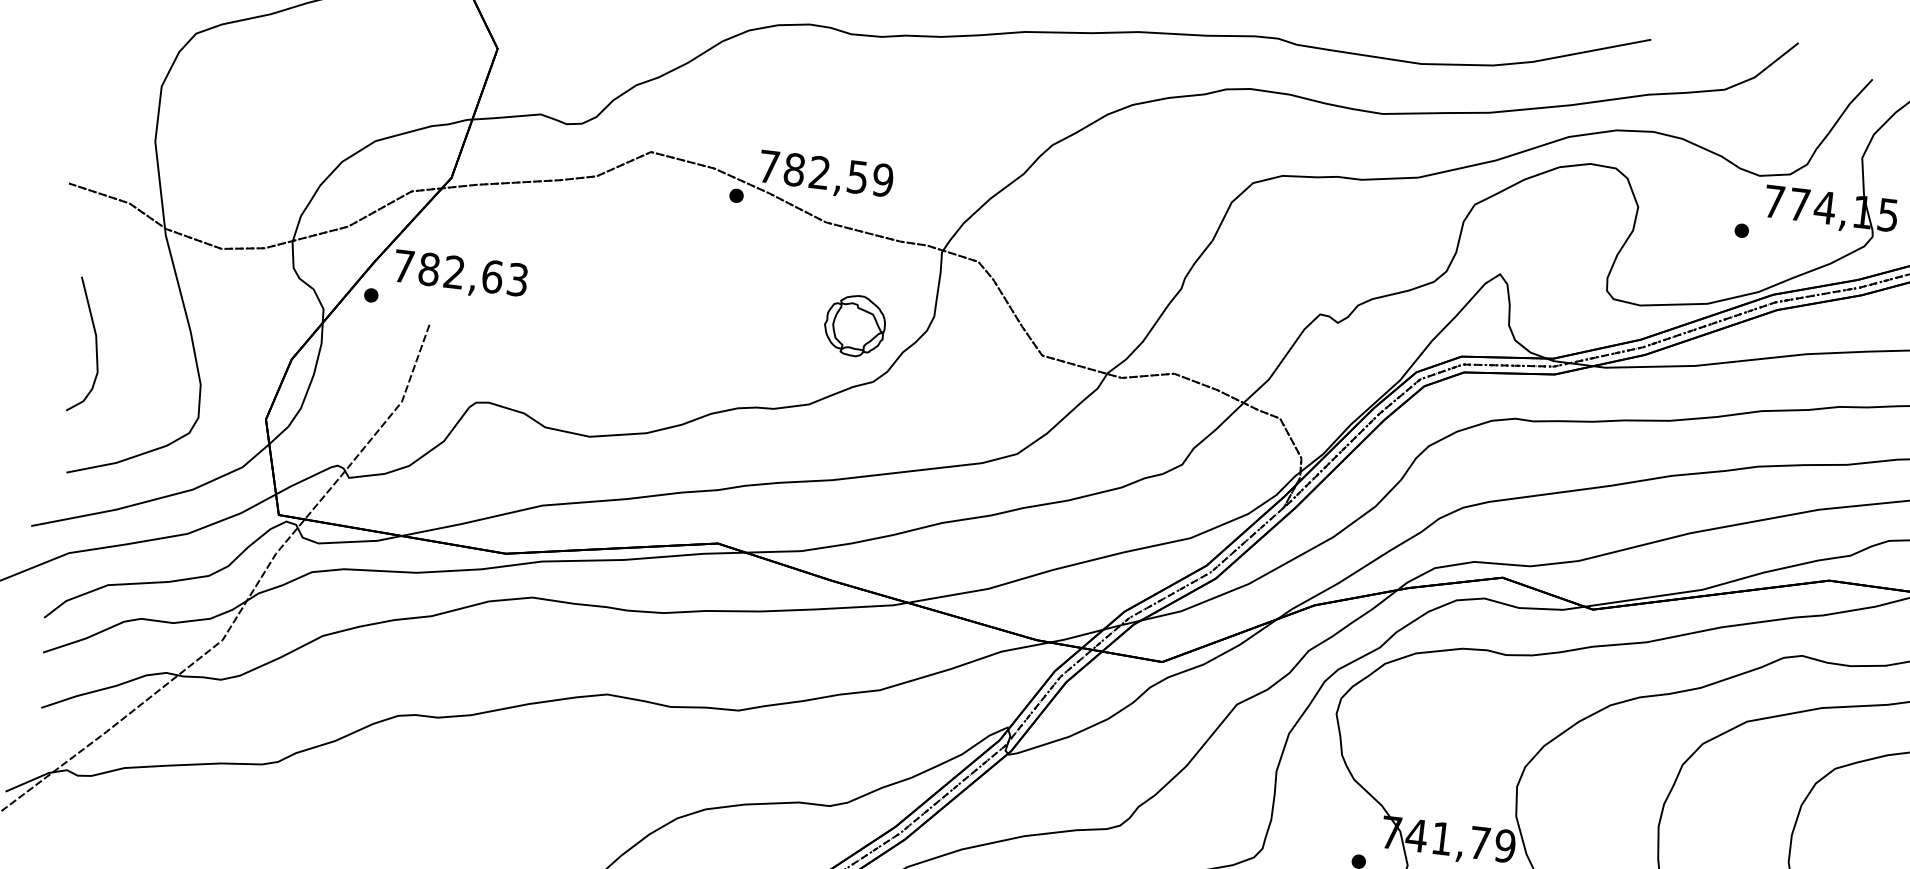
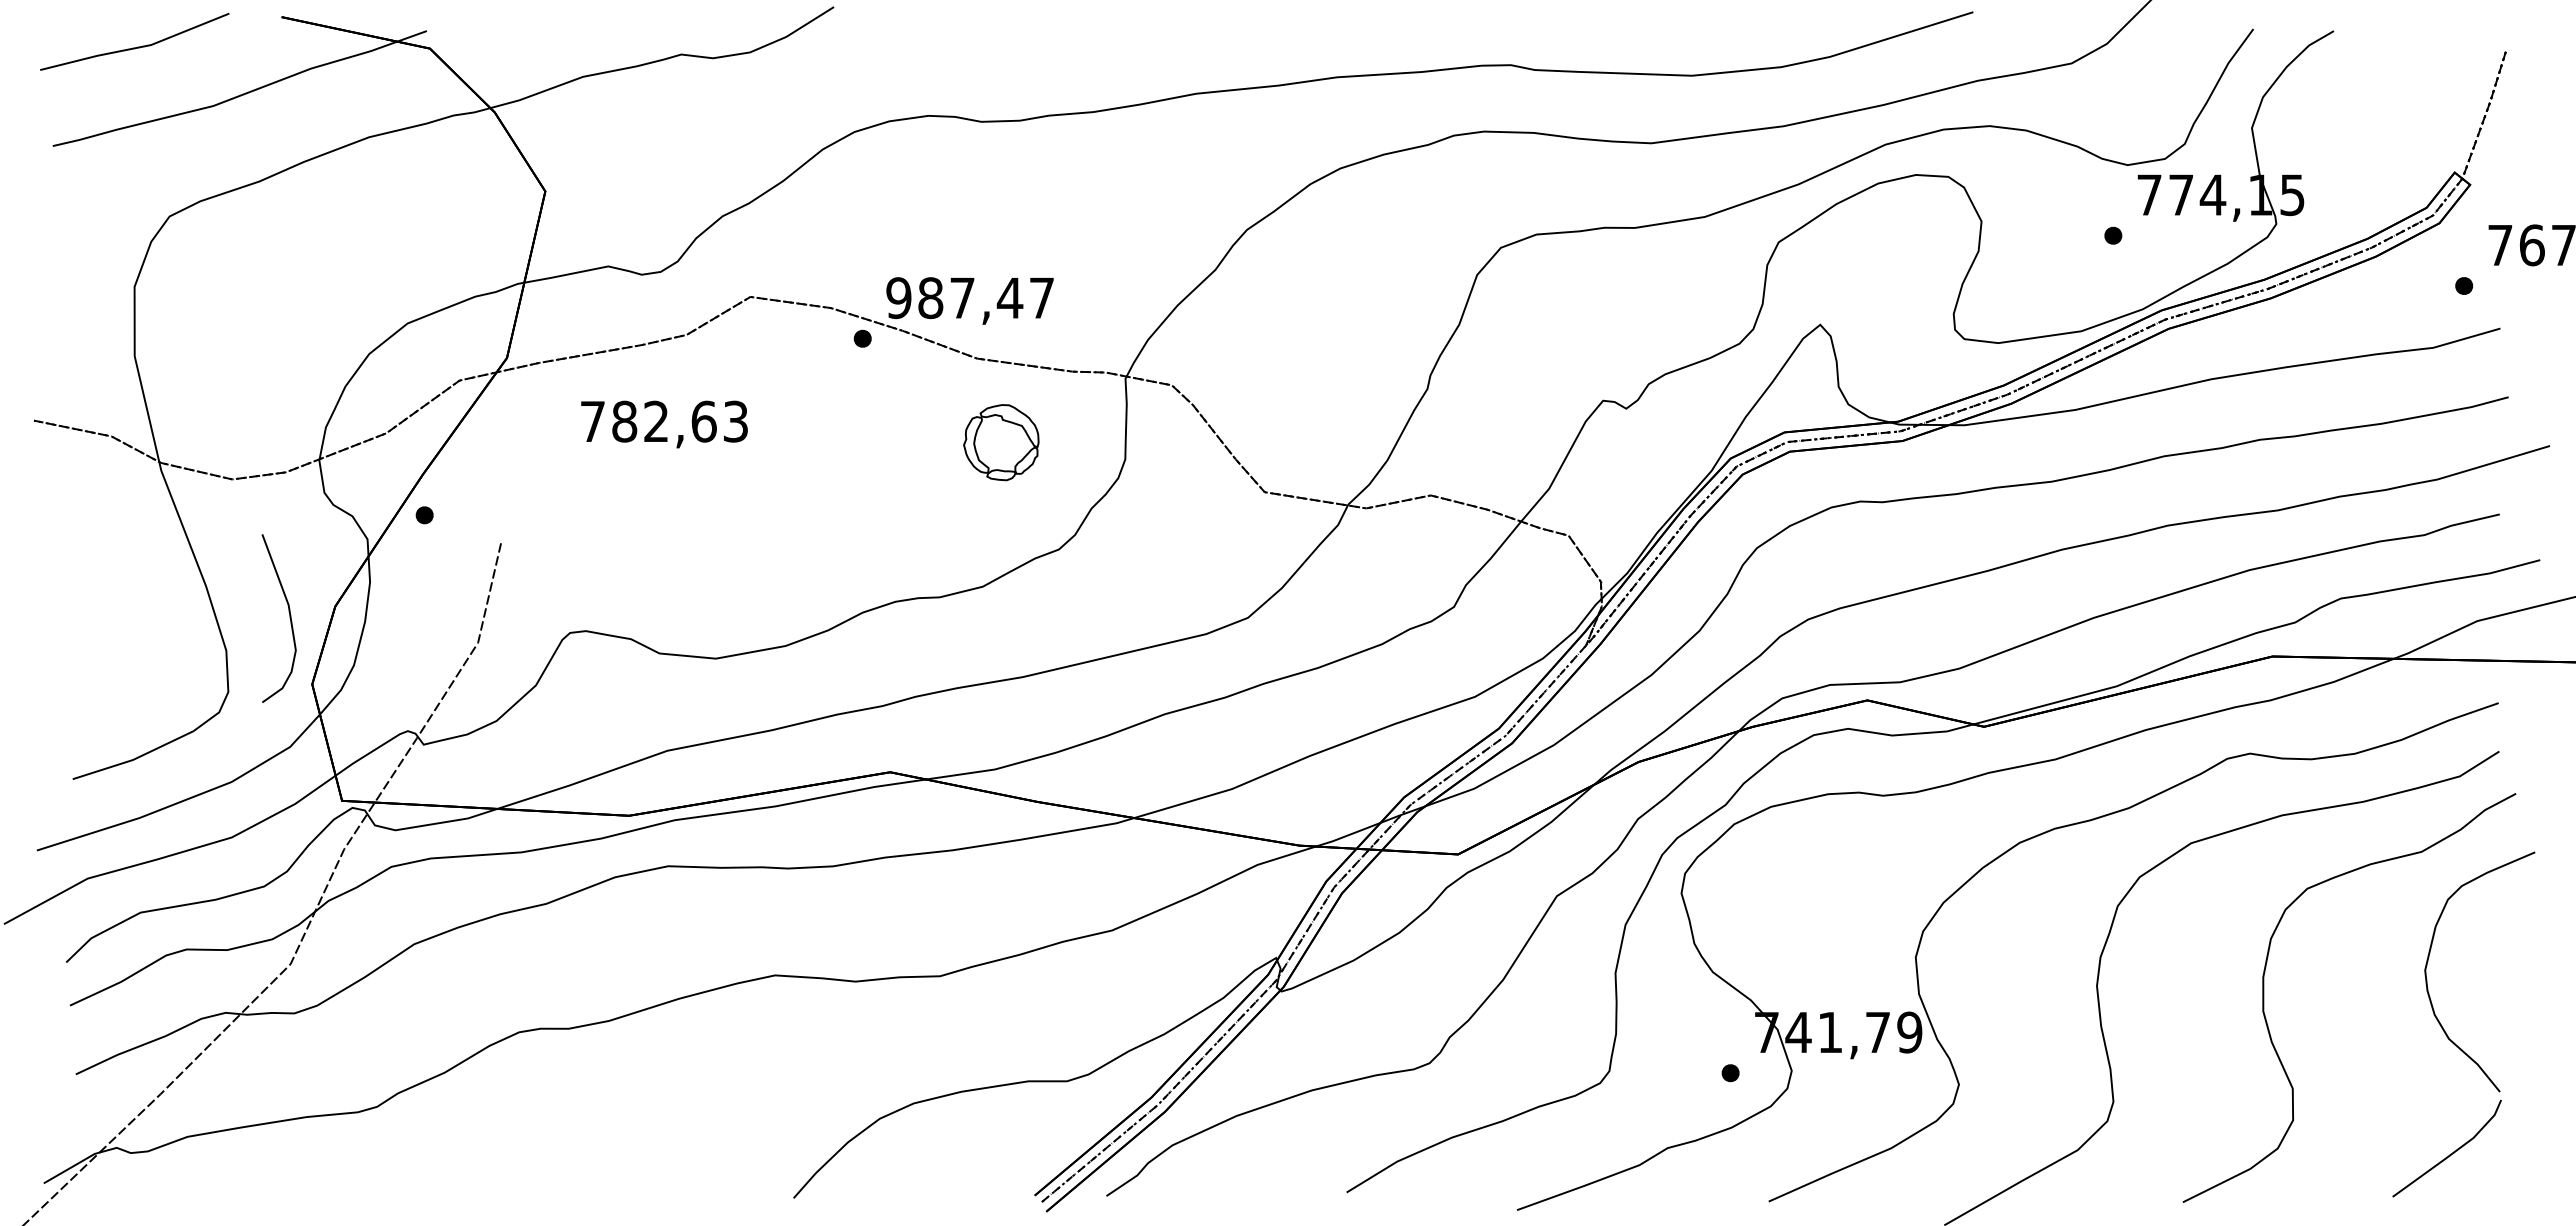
text: (826, 173) -> (970, 298), 782,59 -> 987,47
text: (460, 275) -> (664, 424), moved
part: (855, 325) -> (1001, 442), moved
curve: (95, 346) -> (289, 618), moved

